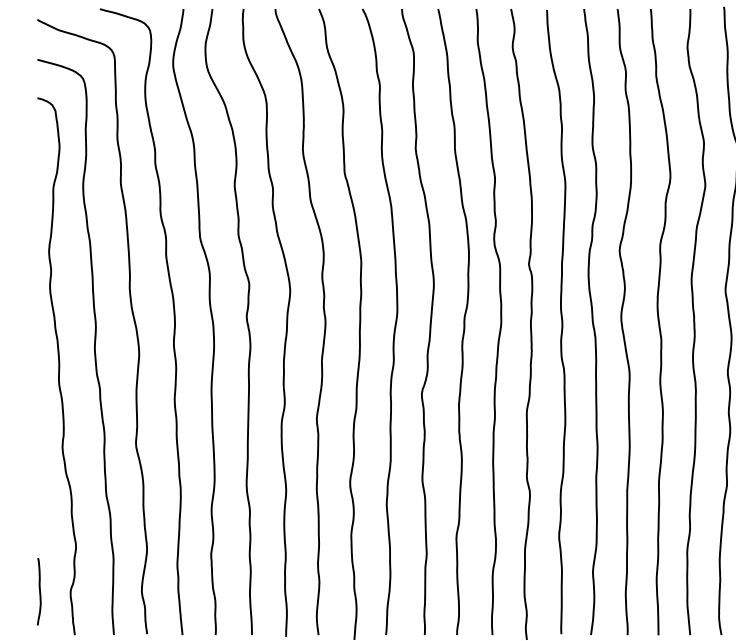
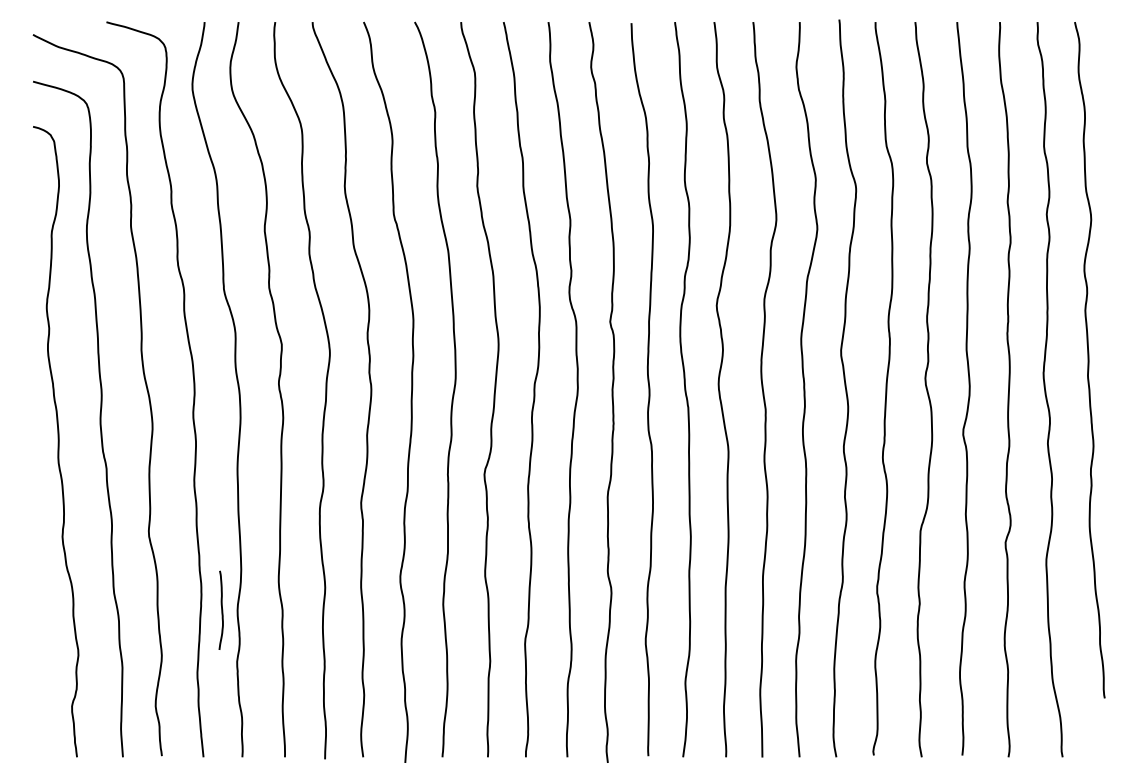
curve: (39, 591) -> (221, 609), moved

